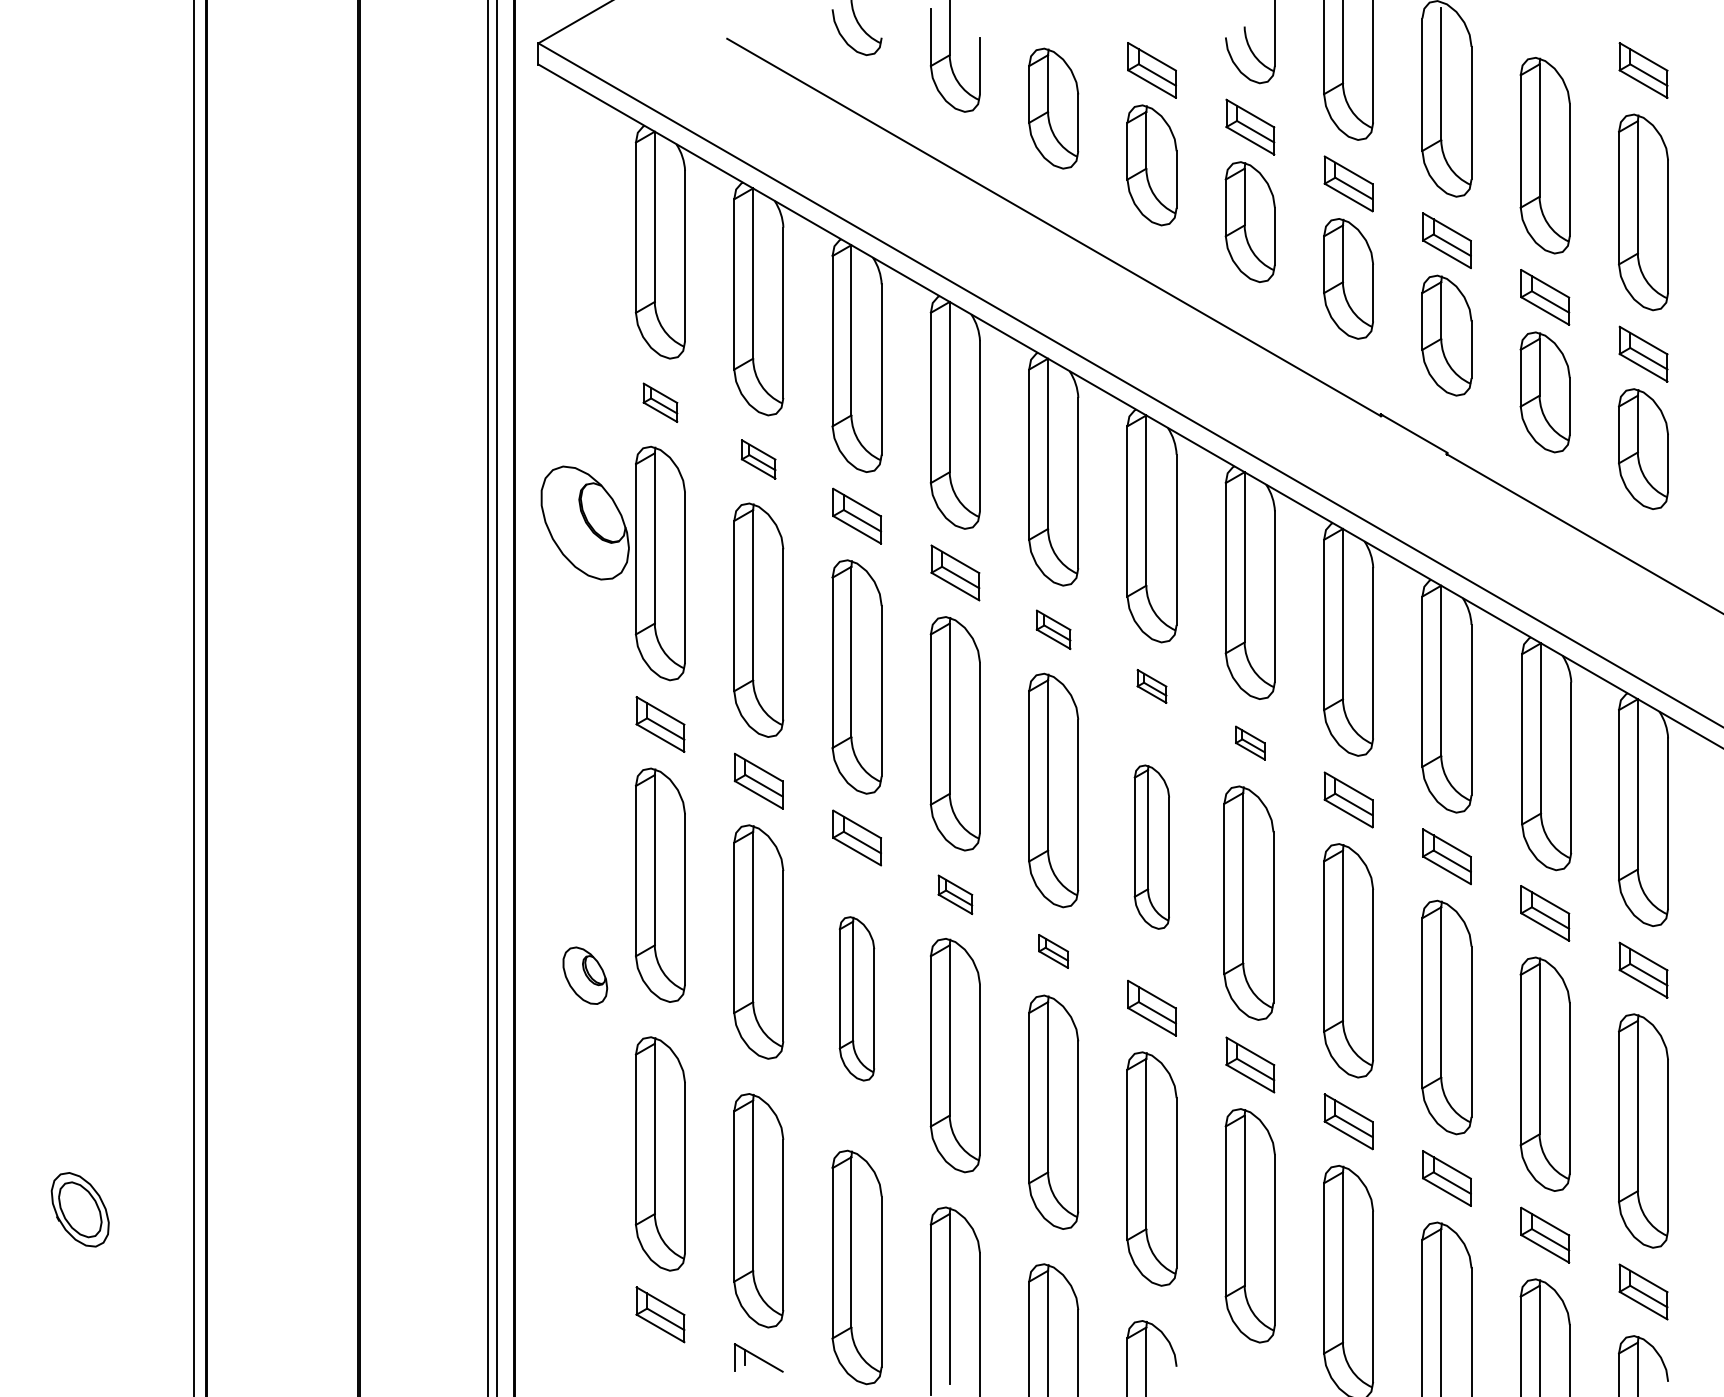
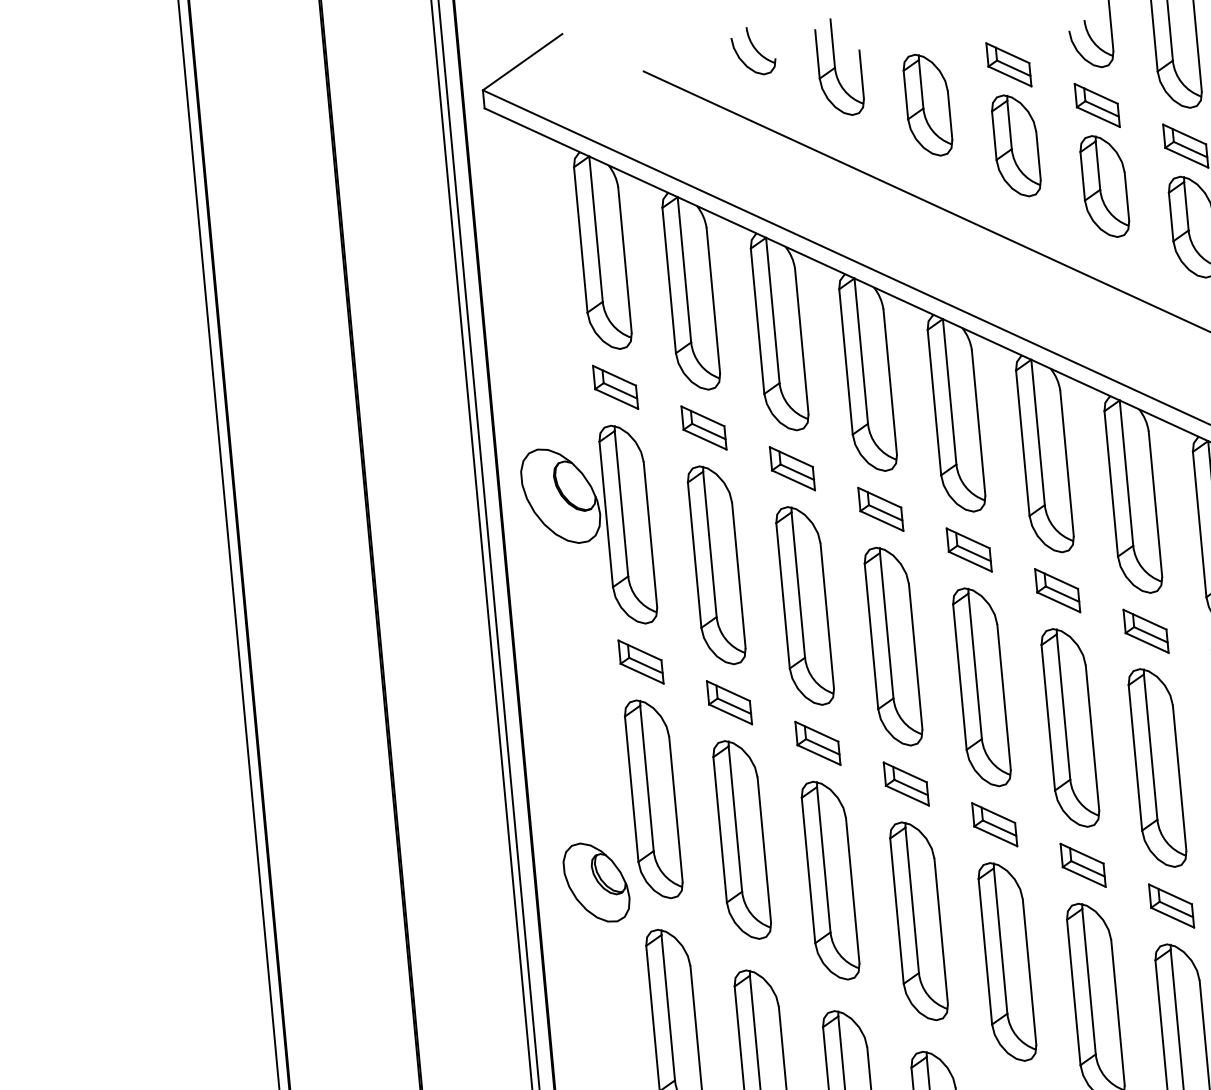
part: (660, 402) -> (615, 387), size x1.43
part: (758, 459) -> (703, 428), size x1.43
part: (1053, 629) -> (969, 549), size x1.43
part: (1151, 686) -> (1057, 590), size x1.67
part: (1250, 742) -> (1146, 630), size x1.67
part: (1151, 846) -> (1069, 727), size x1.43
part: (955, 894) -> (906, 783), size x1.43
part: (1053, 951) -> (994, 824), size x1.67
part: (585, 975) -> (596, 882), size x1.67
part: (856, 998) -> (830, 880), size x1.43

